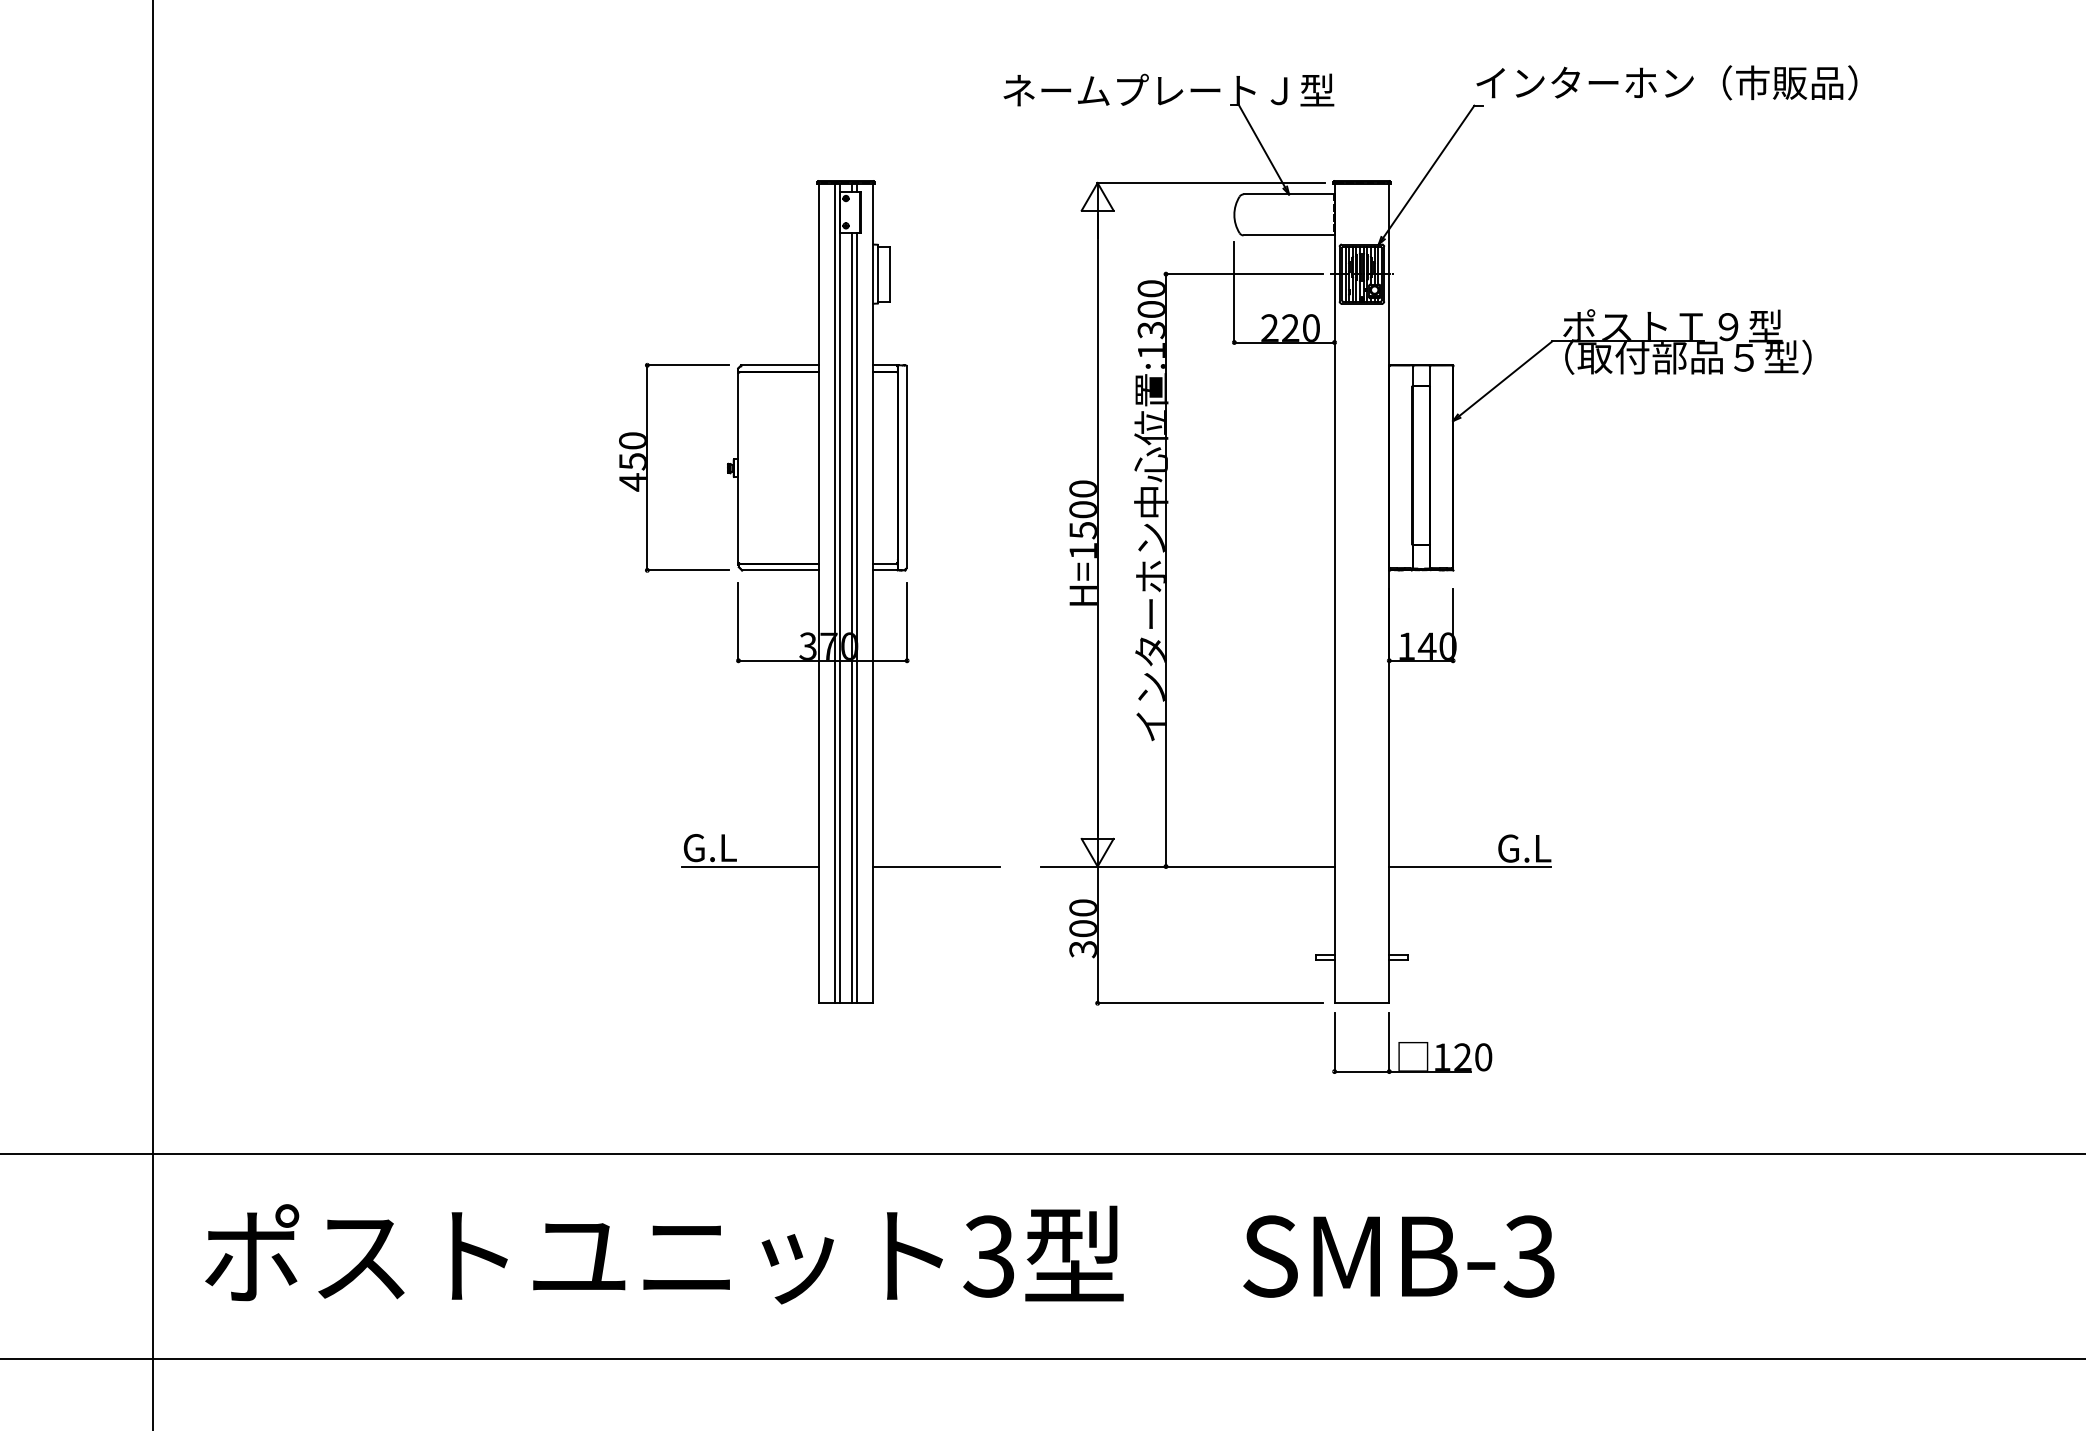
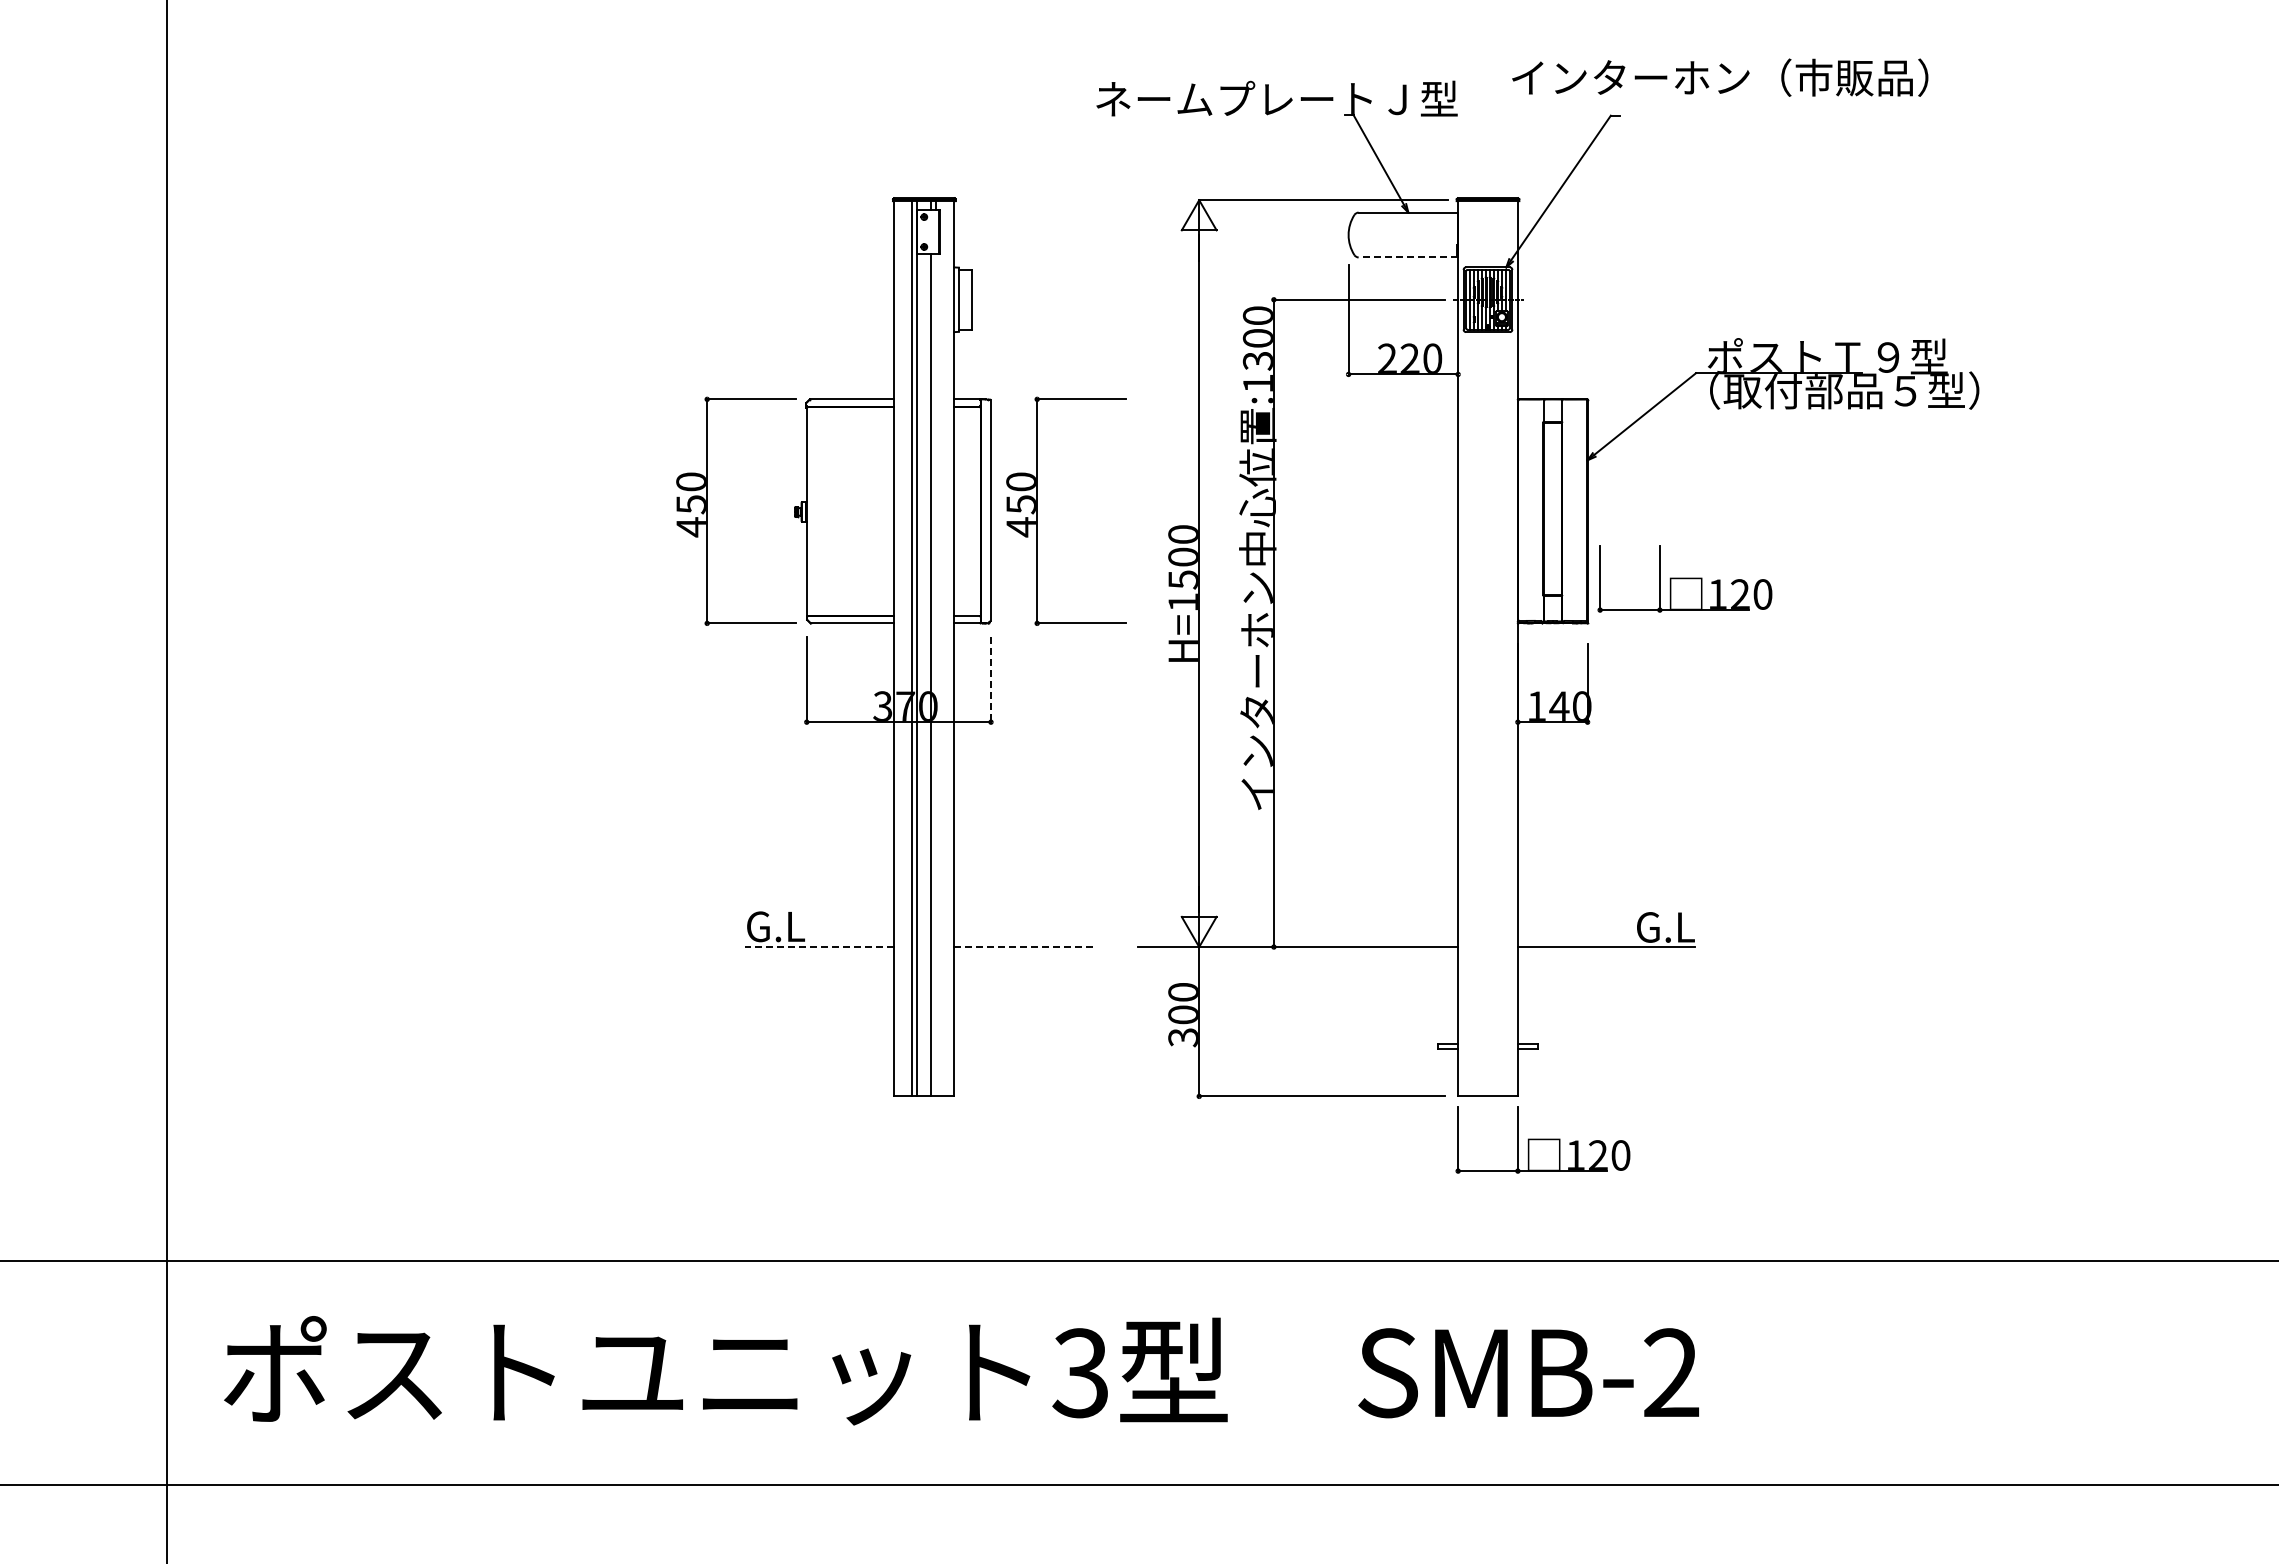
text: (1667, 82) -> (1720, 77), moved
line: (1289, 235) -> (1408, 257), solid -> dashed
part: (949, 467) -> (1037, 510), added
part: (1541, 529) -> (1684, 578), added
line: (857, 618) -> (936, 675), removed
line: (907, 621) -> (991, 679), solid -> dashed
line: (750, 866) -> (819, 947), solid -> dashed
line: (936, 866) -> (1023, 947), solid -> dashed
text: (1528, 1256) -> (1670, 1373), SMB-3 -> SMB-2

